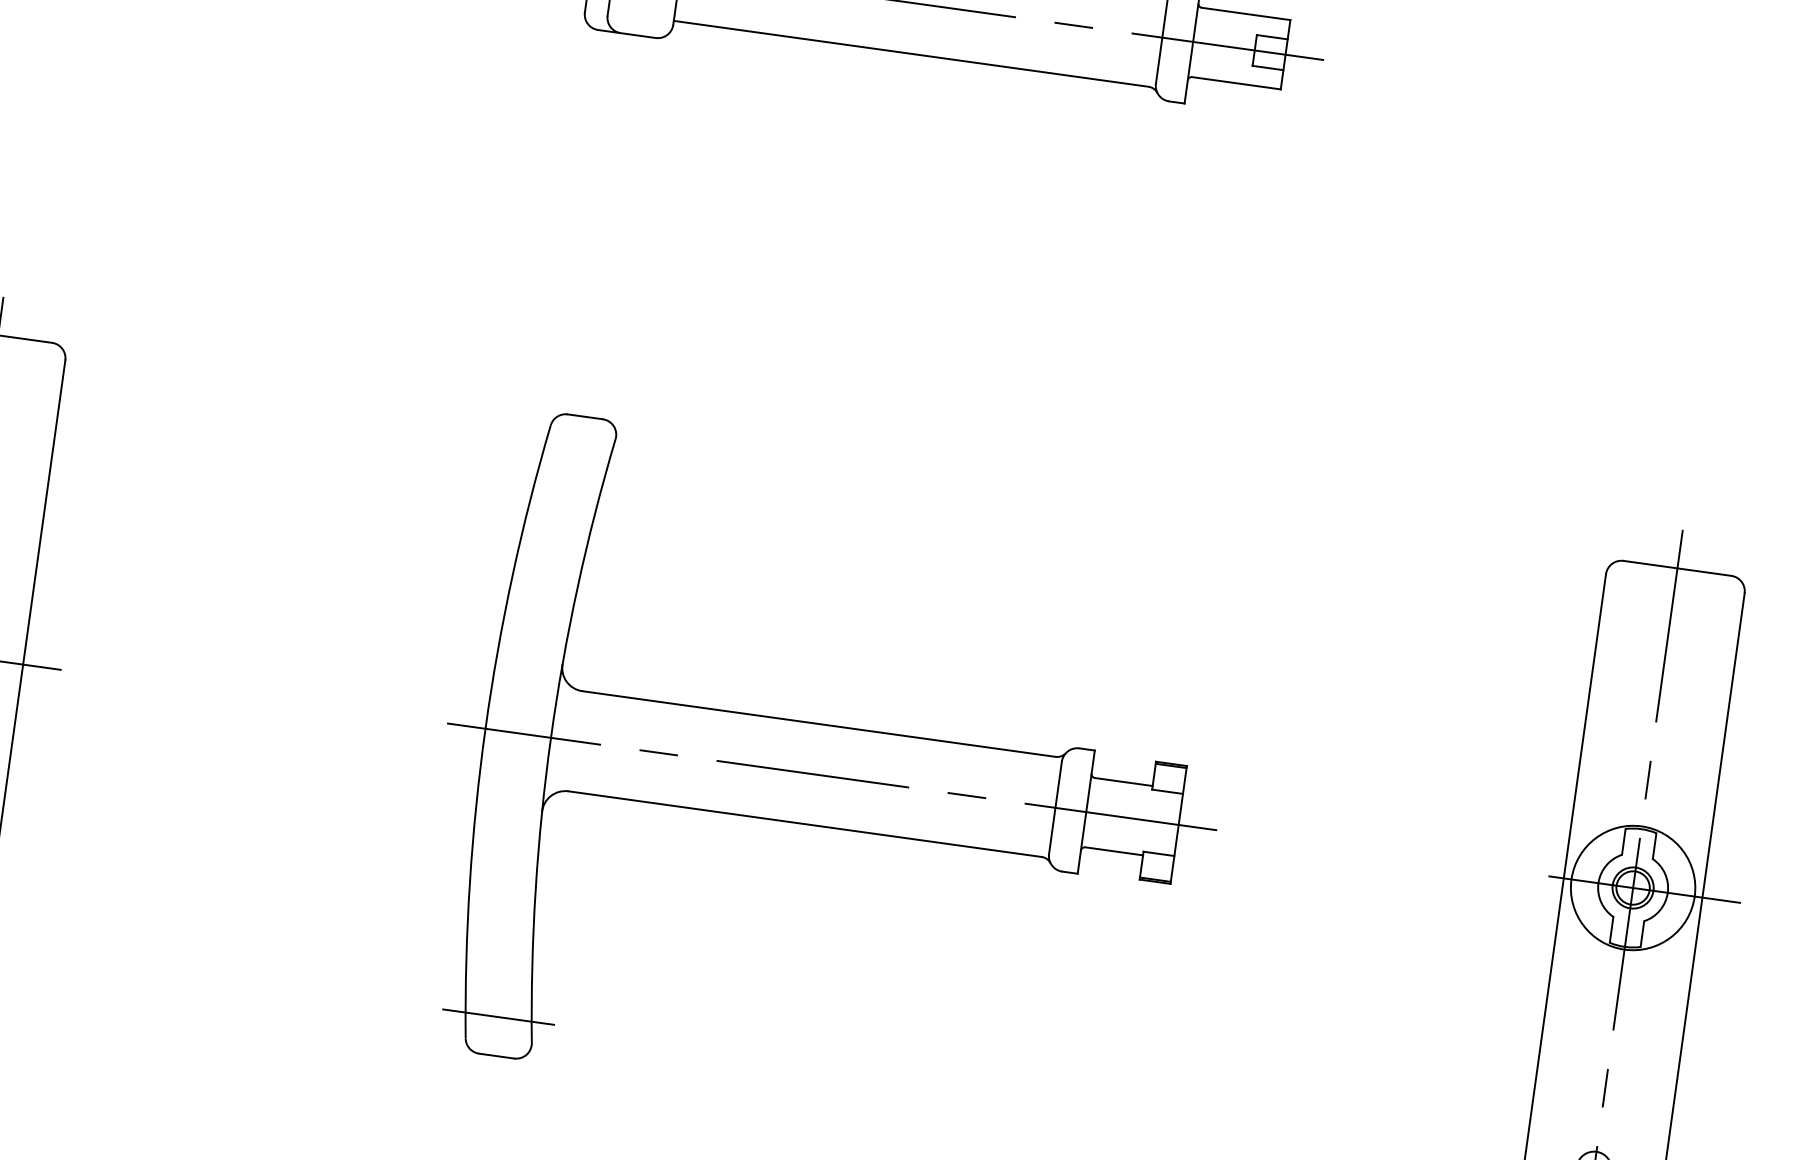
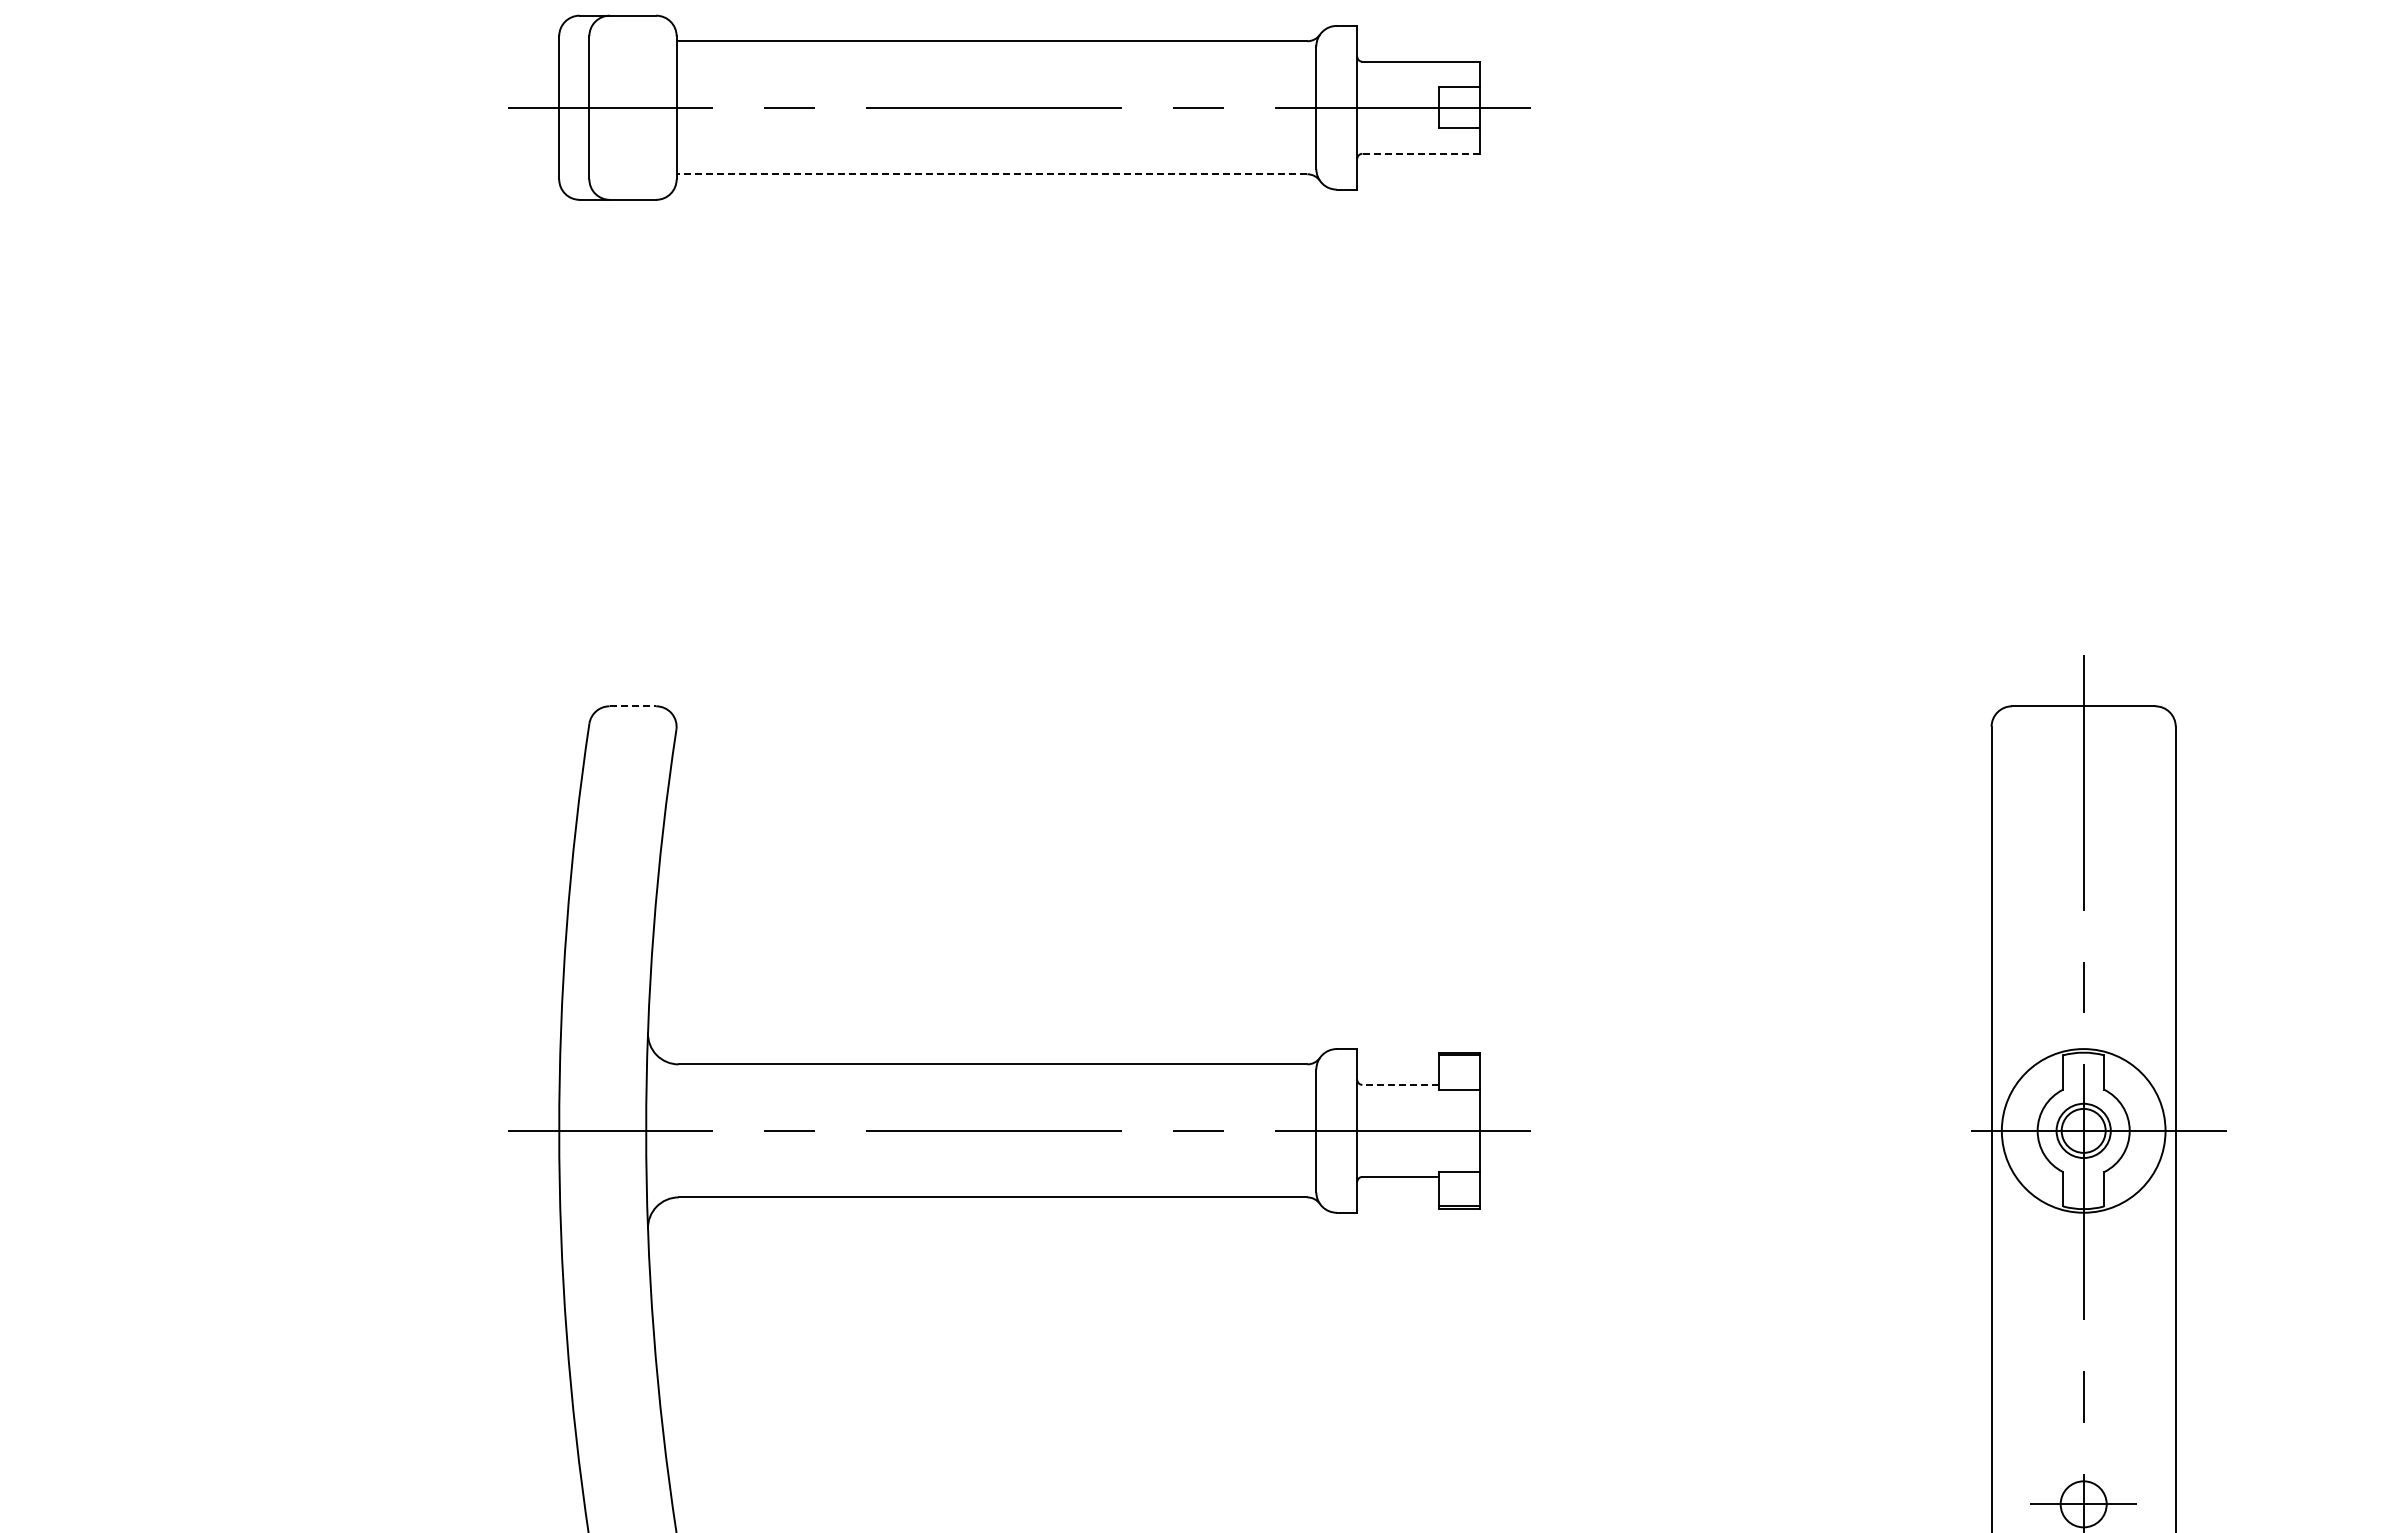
line: (910, 53) -> (991, 174), solid -> dashed
line: (1236, 83) -> (1421, 153), solid -> dashed
line: (585, 417) -> (633, 706), solid -> dashed
line: (1123, 781) -> (1400, 1084), solid -> dashed
line: (498, 1017) -> (628, 1504), removed

